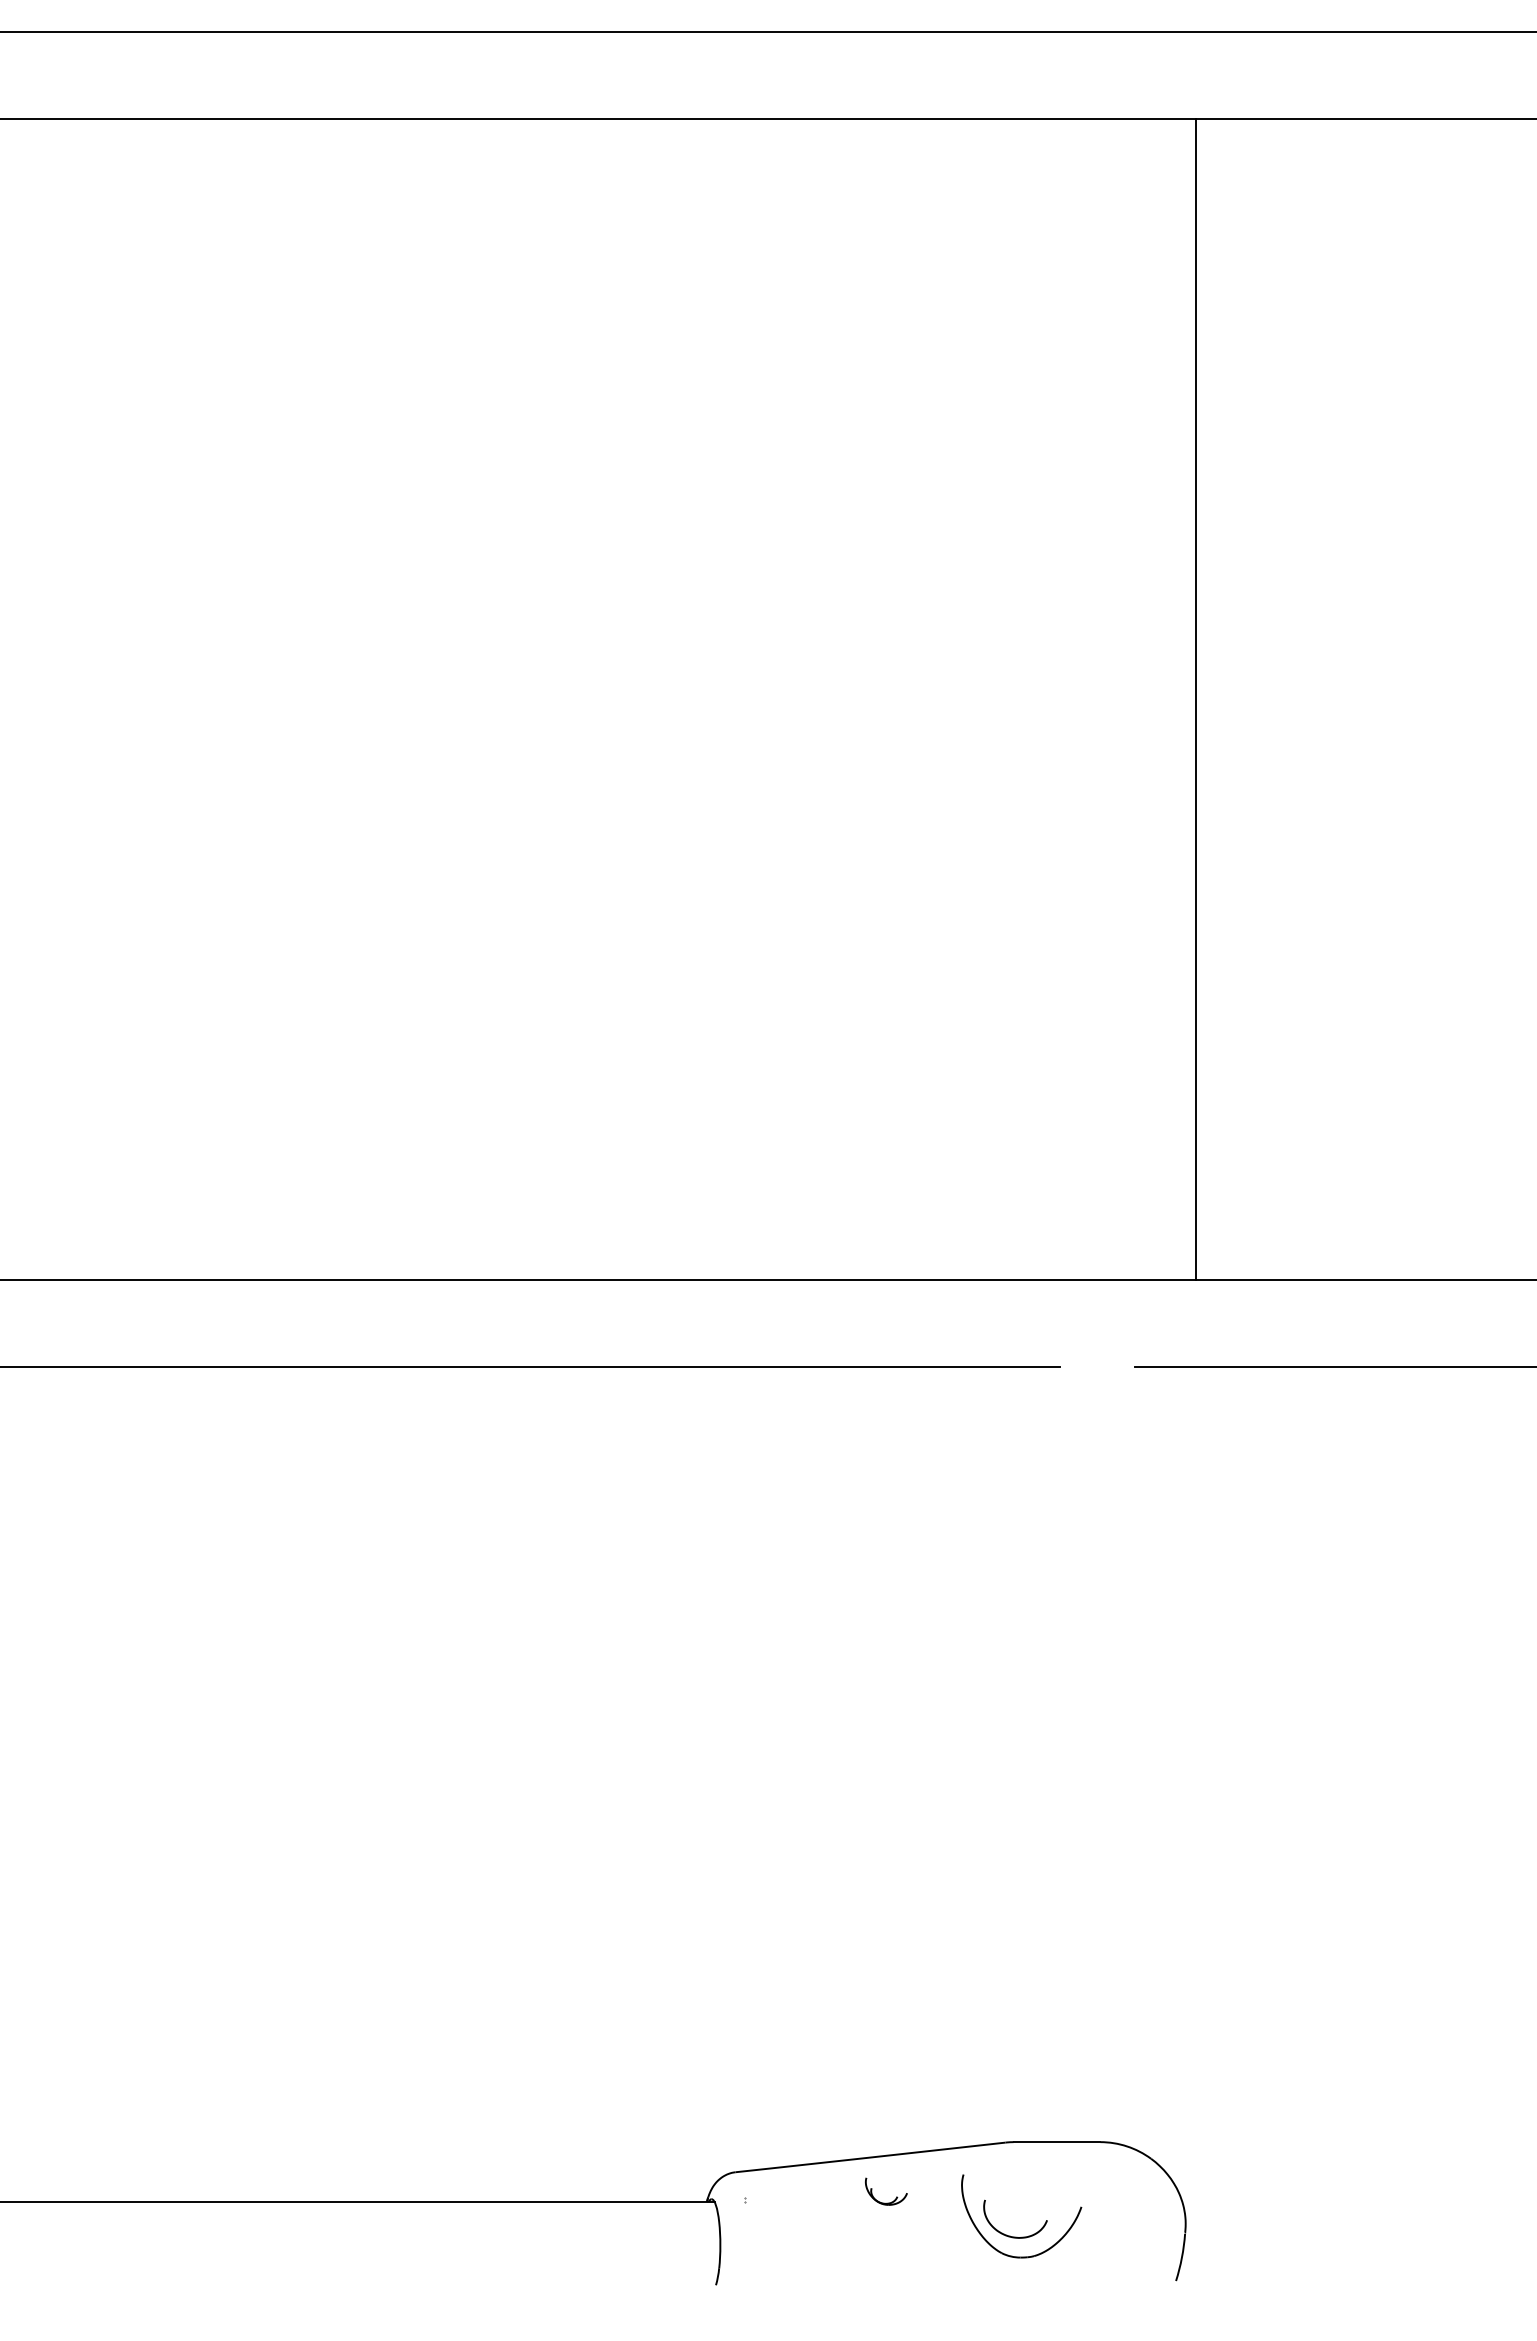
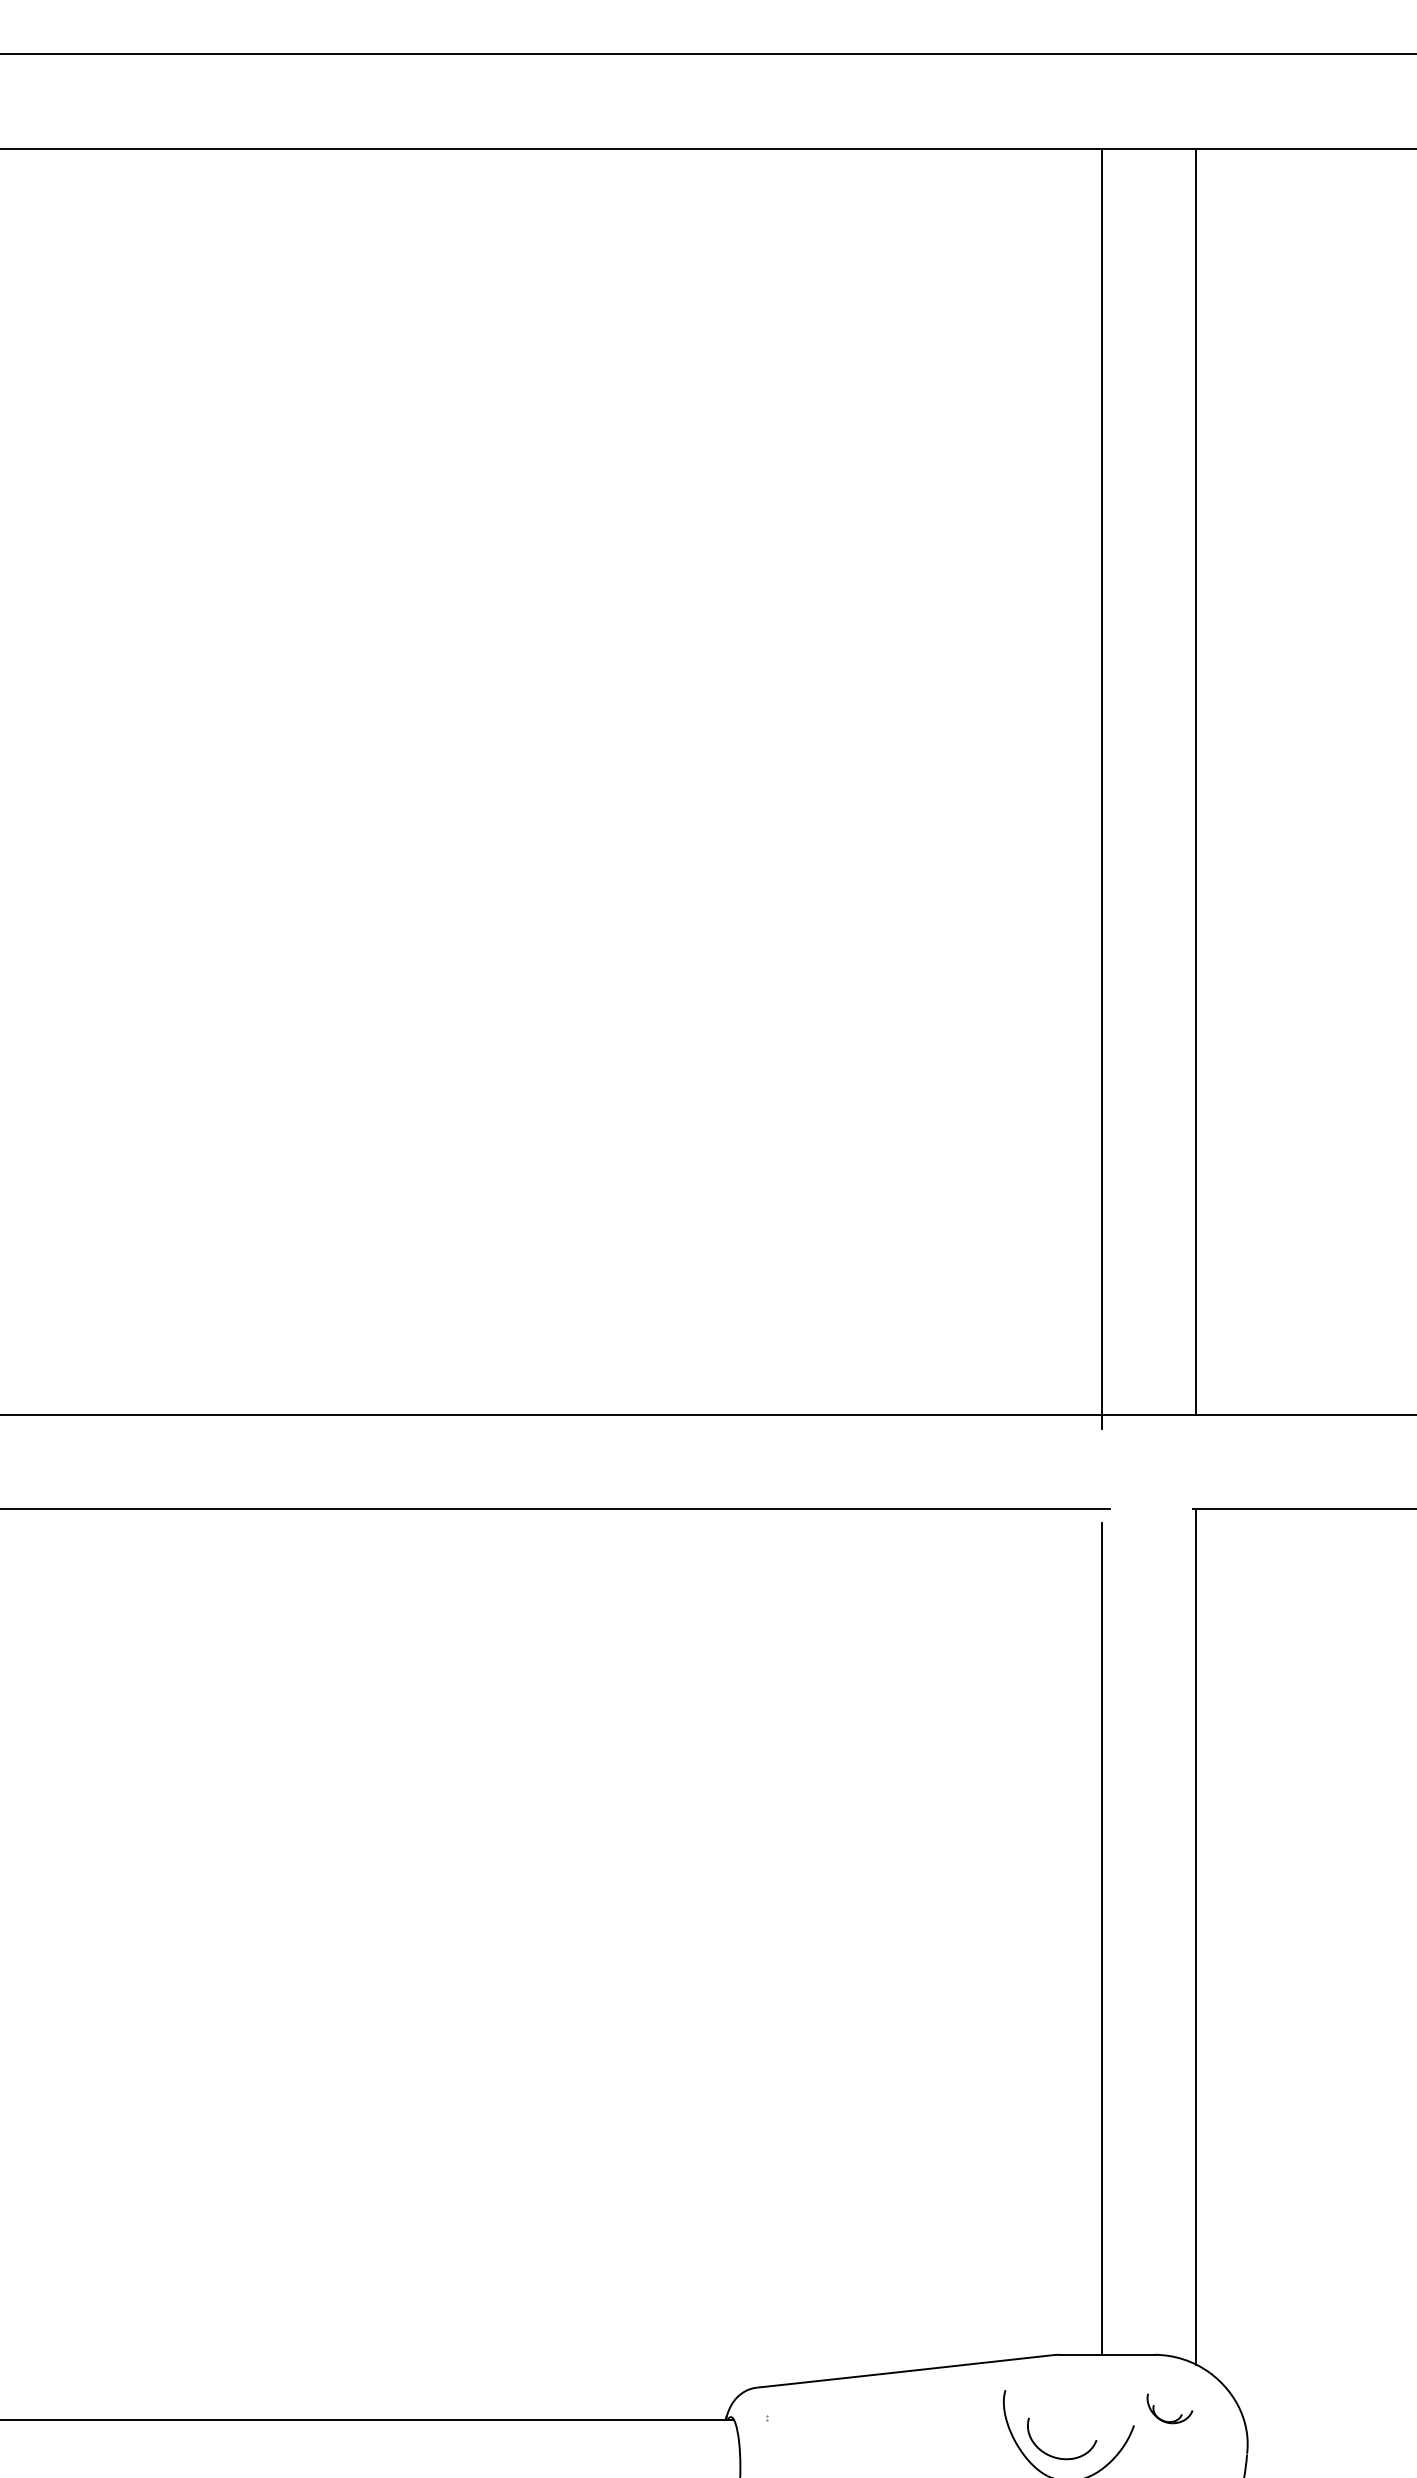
line: (1195, 698) -> (1196, 780), moved
line: (1051, 705) -> (1101, 788), added
line: (1138, 1758) -> (1196, 1936), added
line: (1051, 1760) -> (1101, 1938), added
part: (886, 2202) -> (1170, 2420), moved

